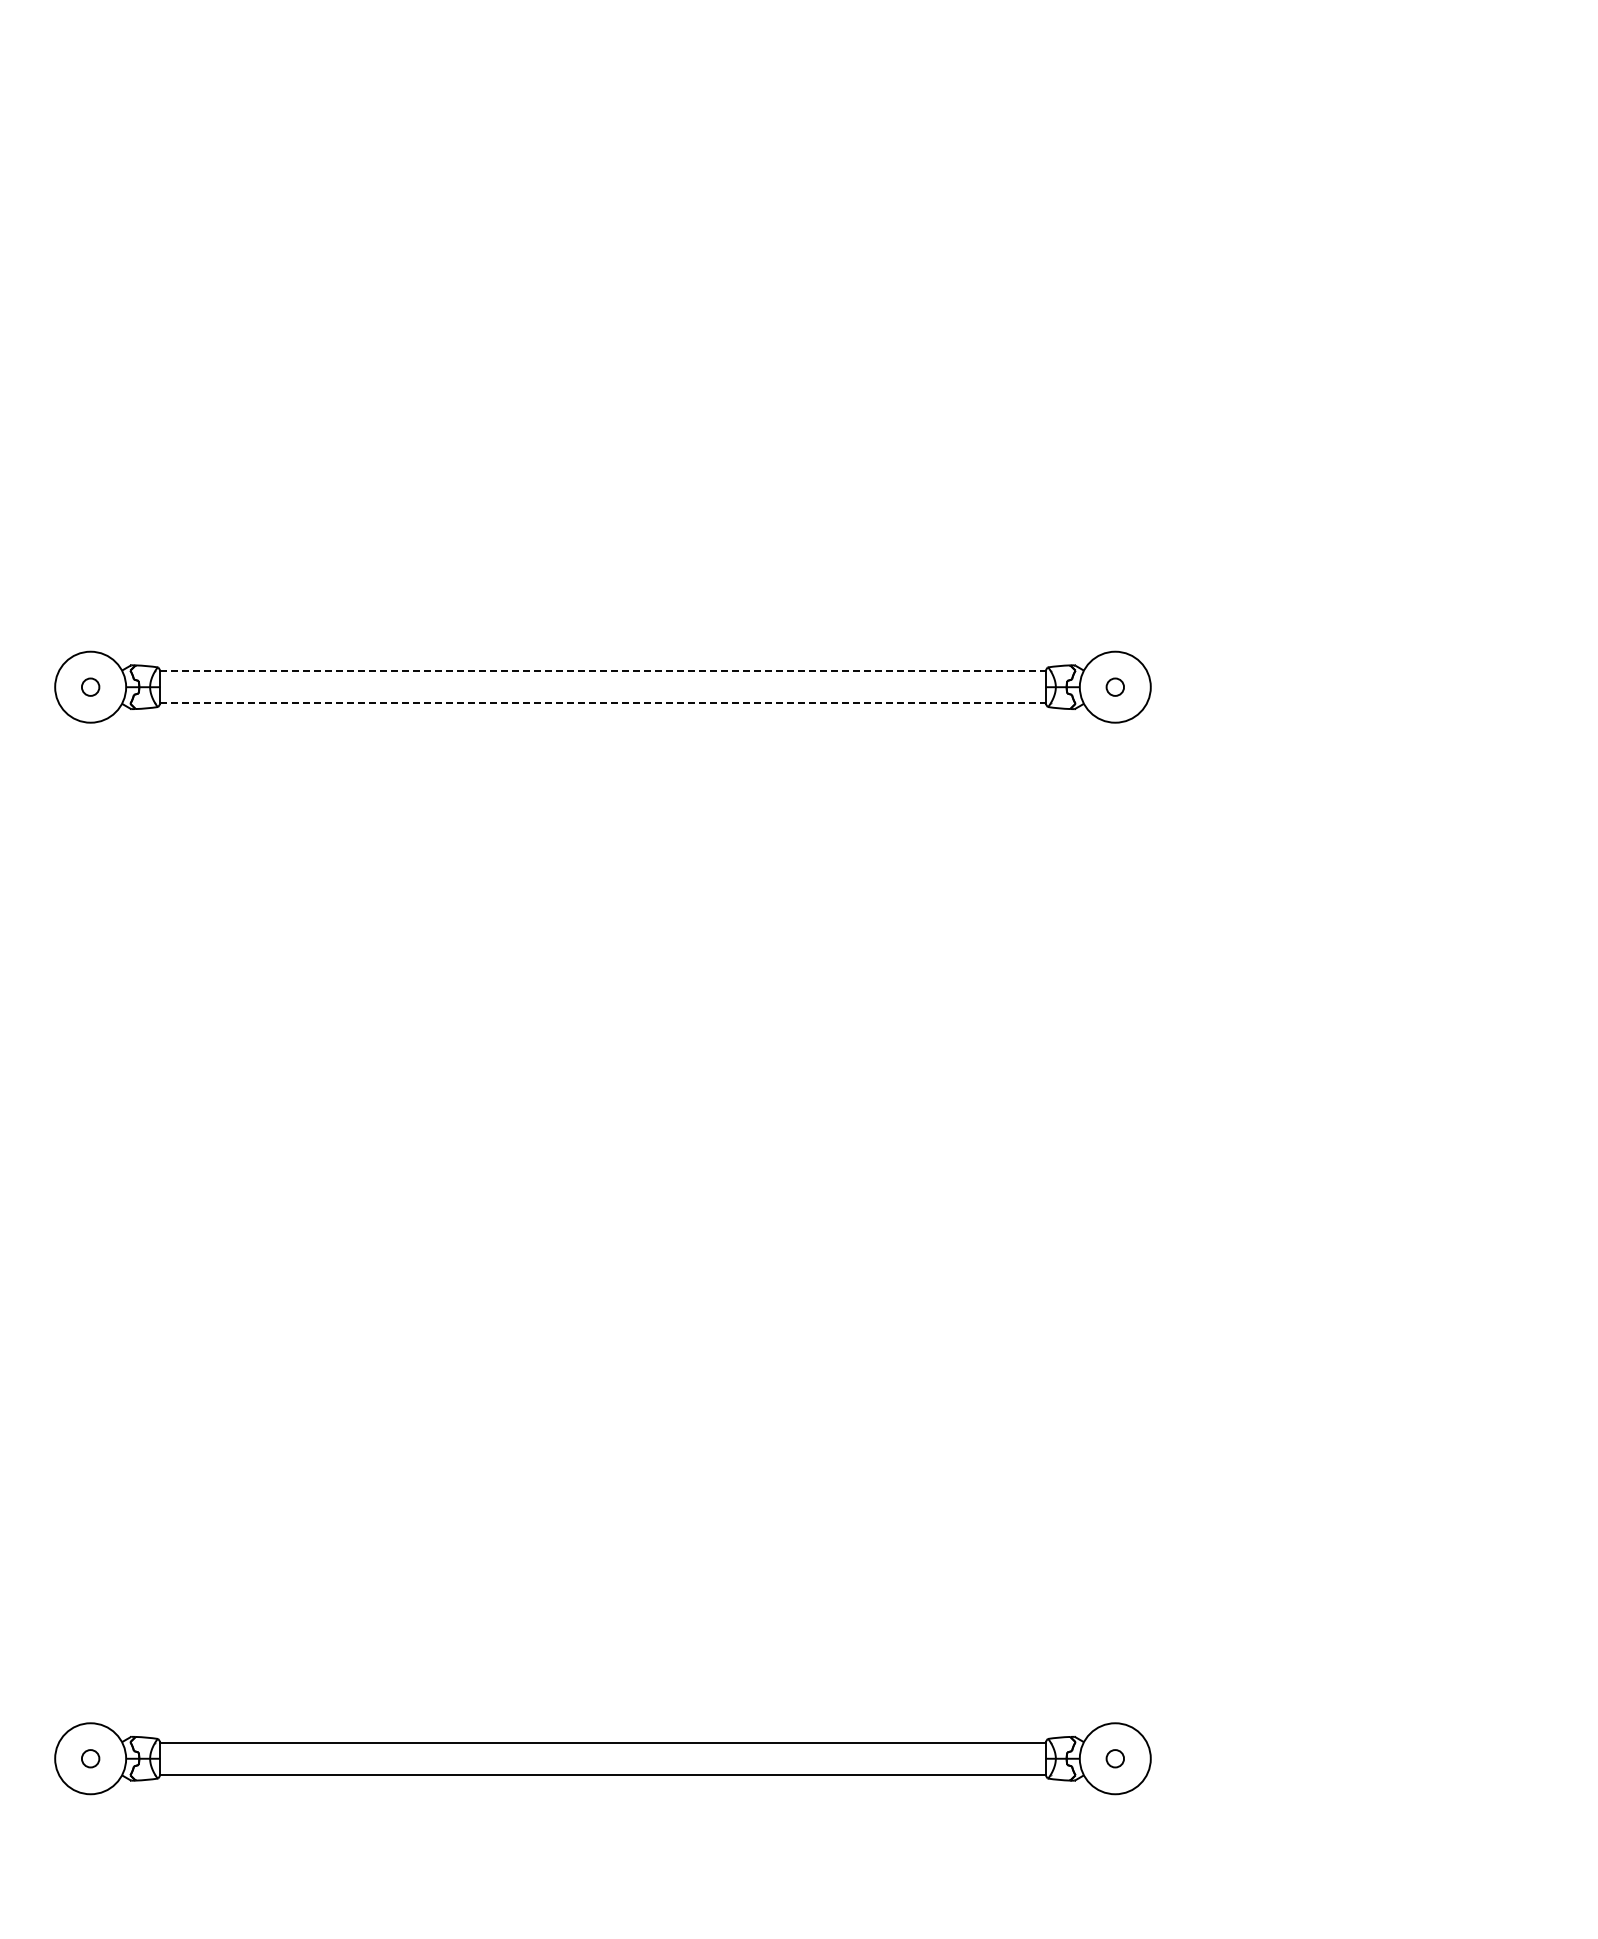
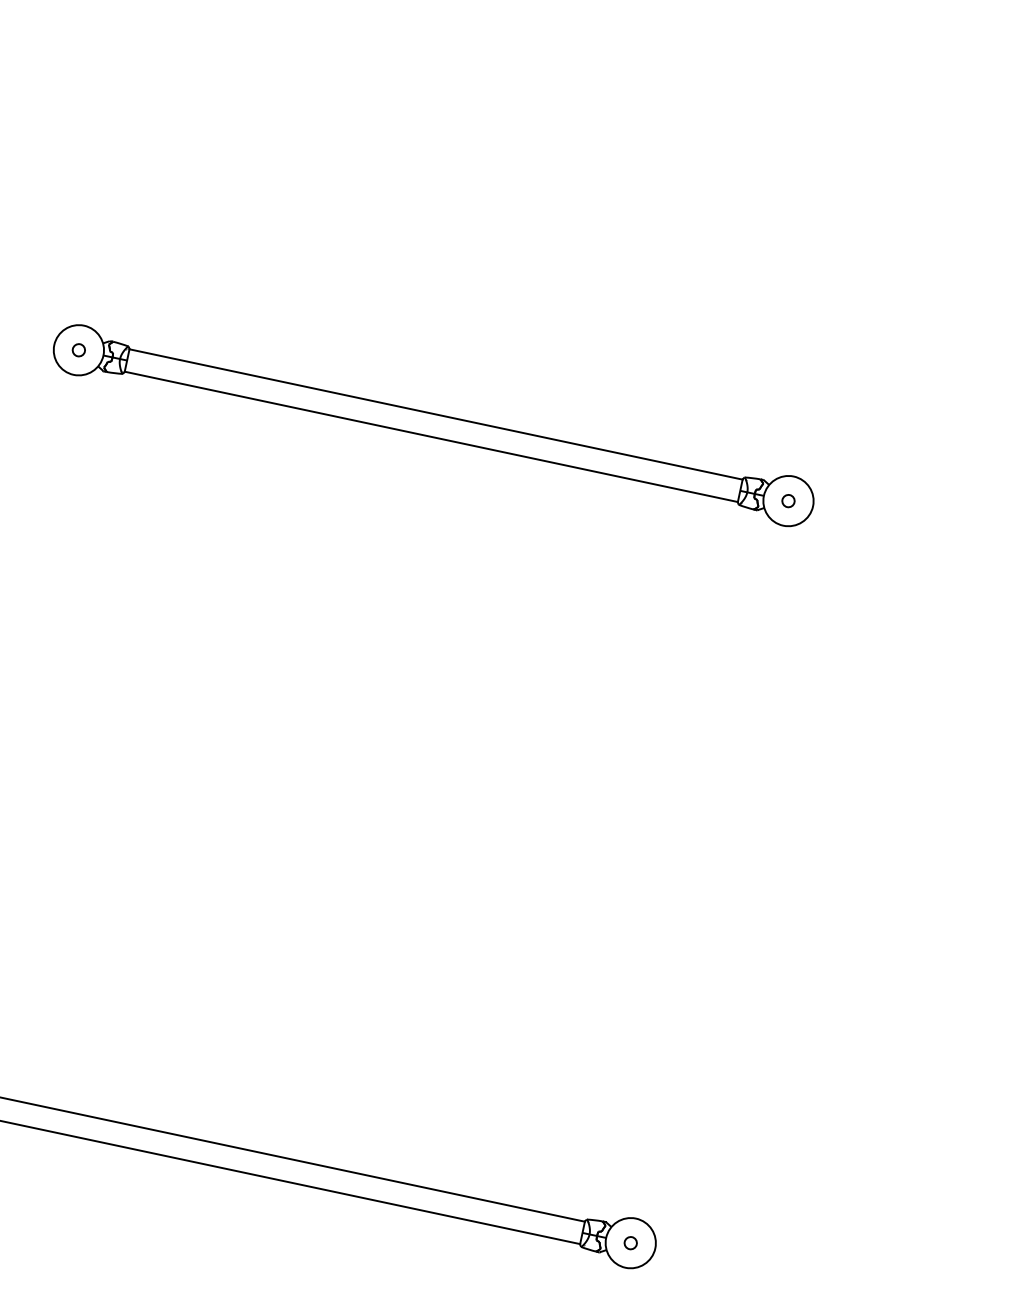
line: (603, 671) -> (436, 414), dashed -> solid
line: (603, 703) -> (431, 437), dashed -> solid

